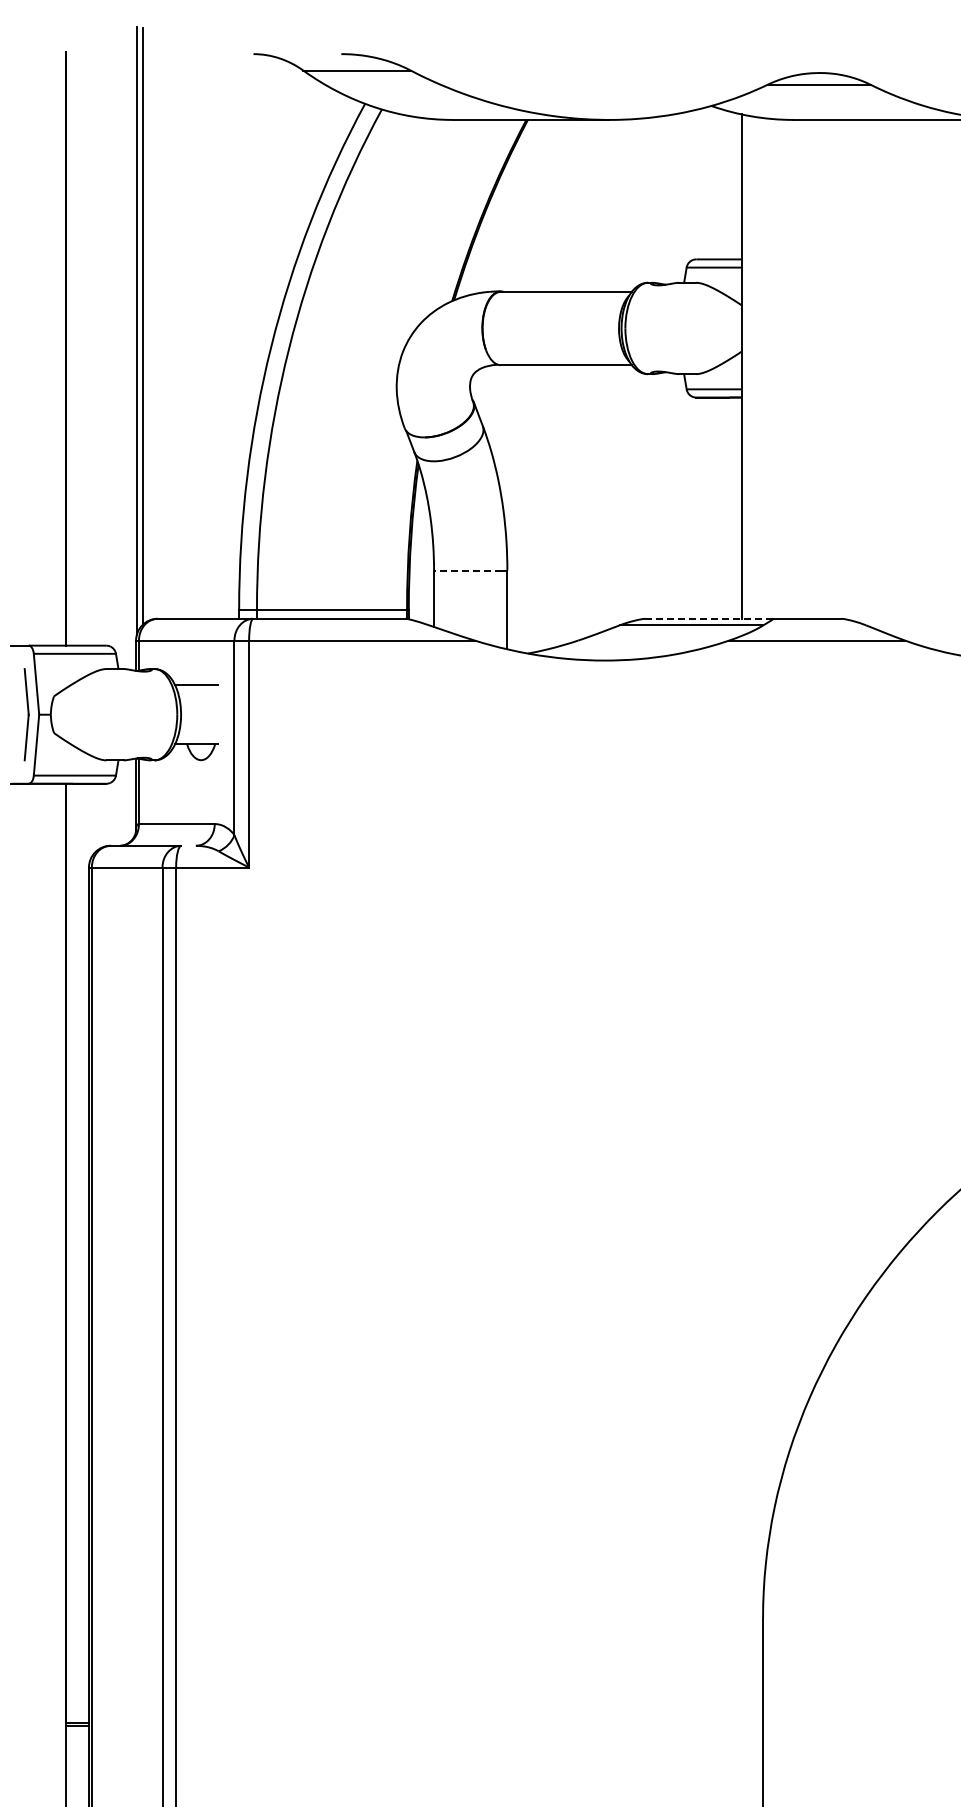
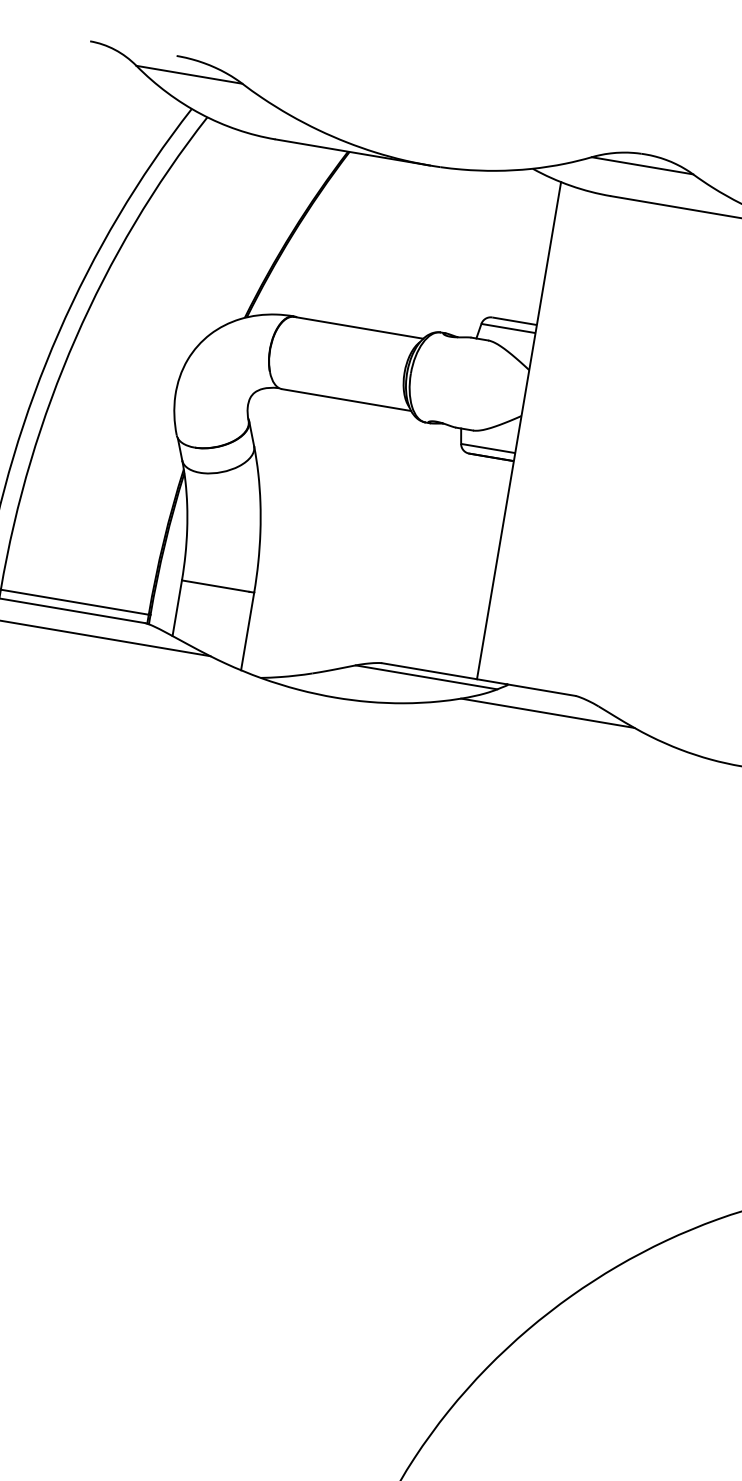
line: (467, 570) -> (214, 585), dashed -> solid
line: (709, 618) -> (445, 673), dashed -> solid

